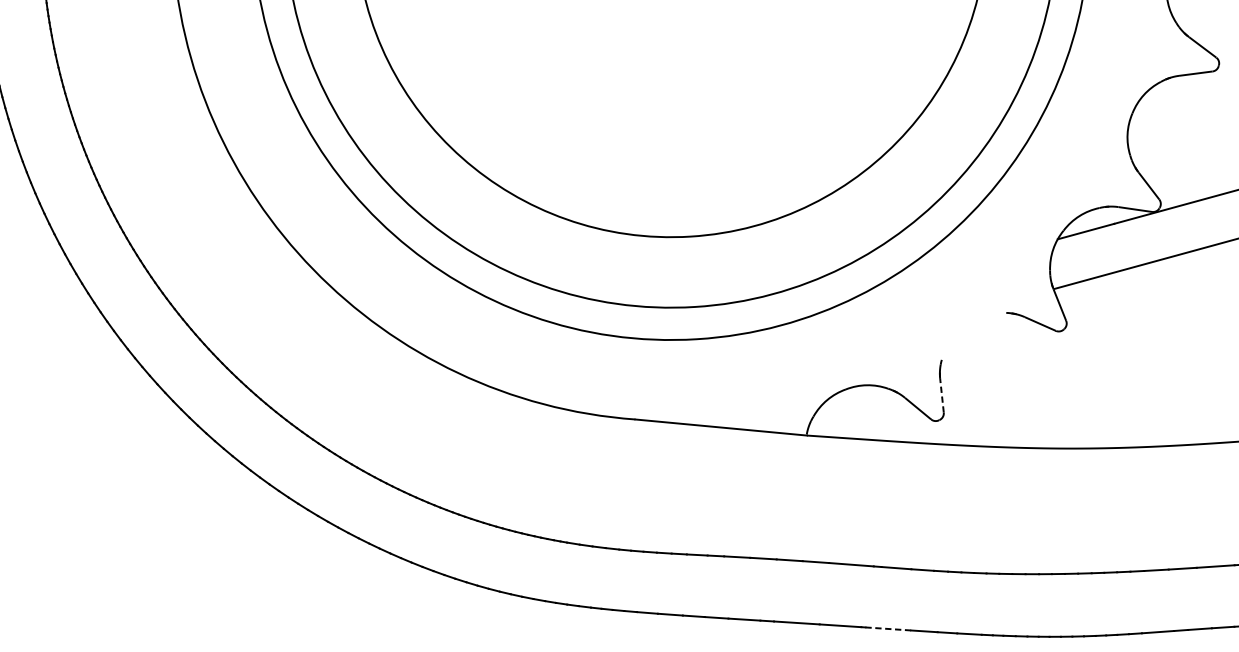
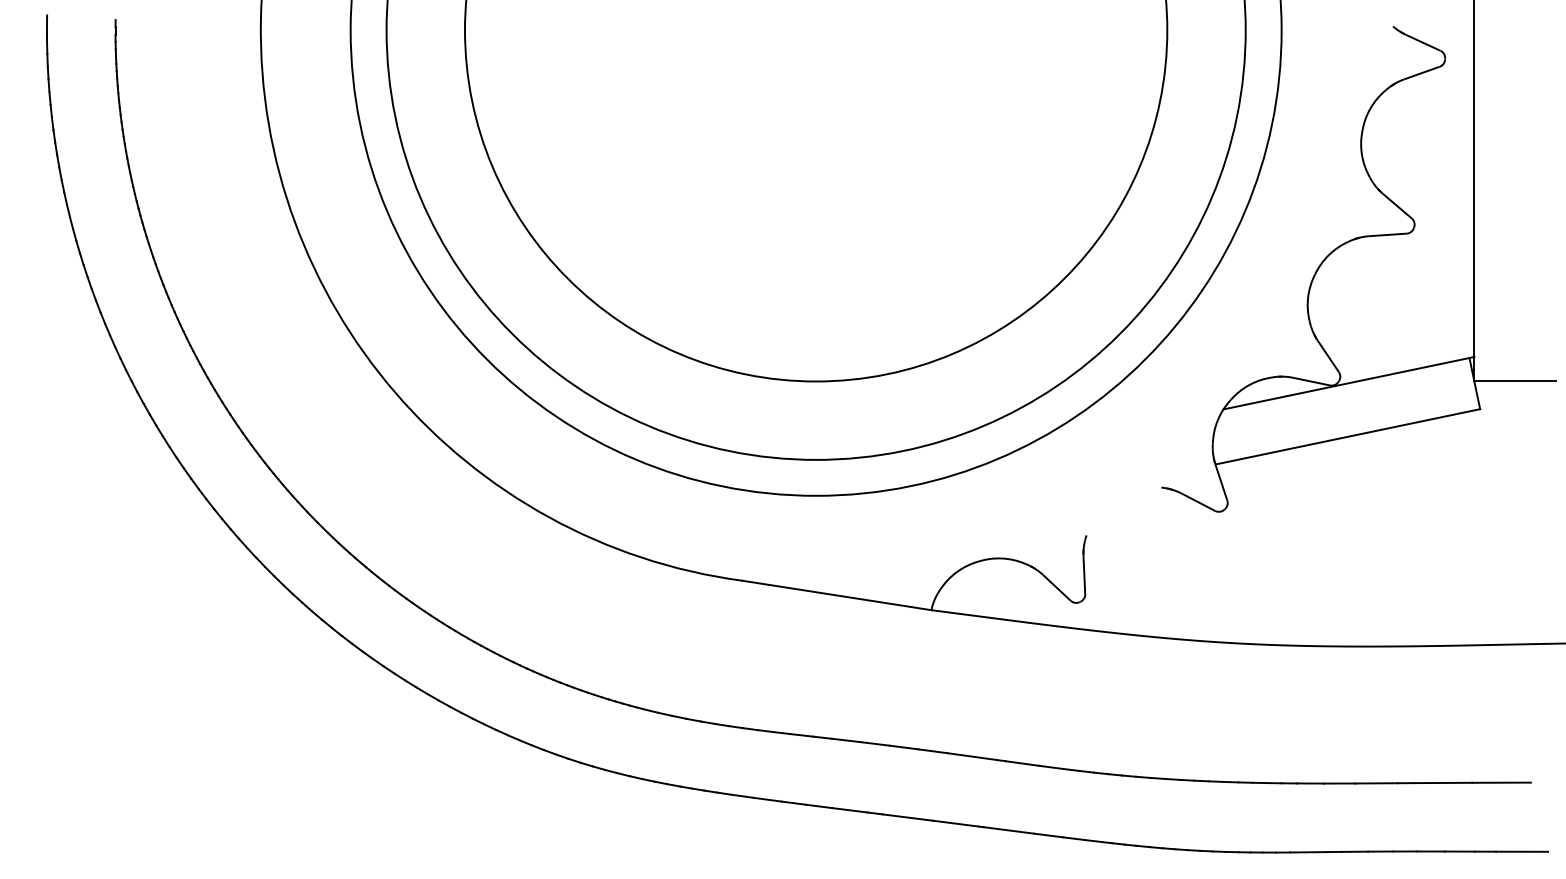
line: (942, 396) -> (1084, 575), dashed -> solid
line: (887, 629) -> (1008, 830), dashed -> solid

